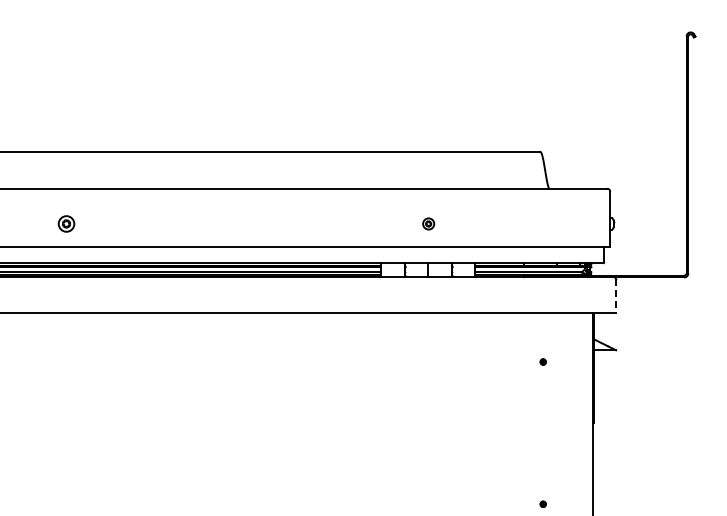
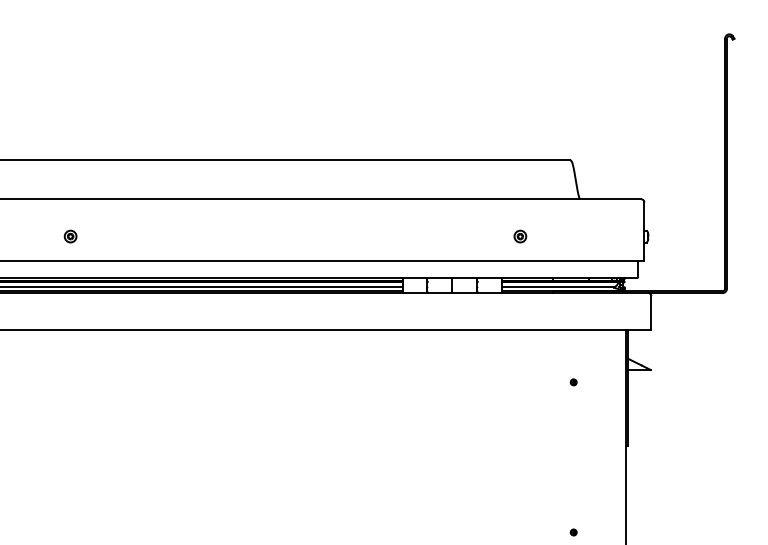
part: (66, 223) -> (70, 236), size x0.71
part: (428, 223) -> (520, 236), moved
line: (616, 296) -> (651, 313), dashed -> solid

